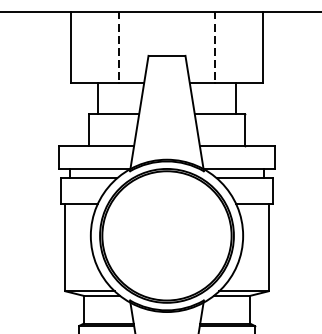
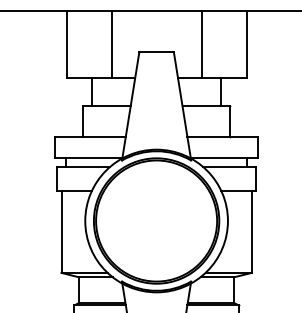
line: (118, 48) -> (111, 45), dashed -> solid
line: (214, 48) -> (201, 45), dashed -> solid

